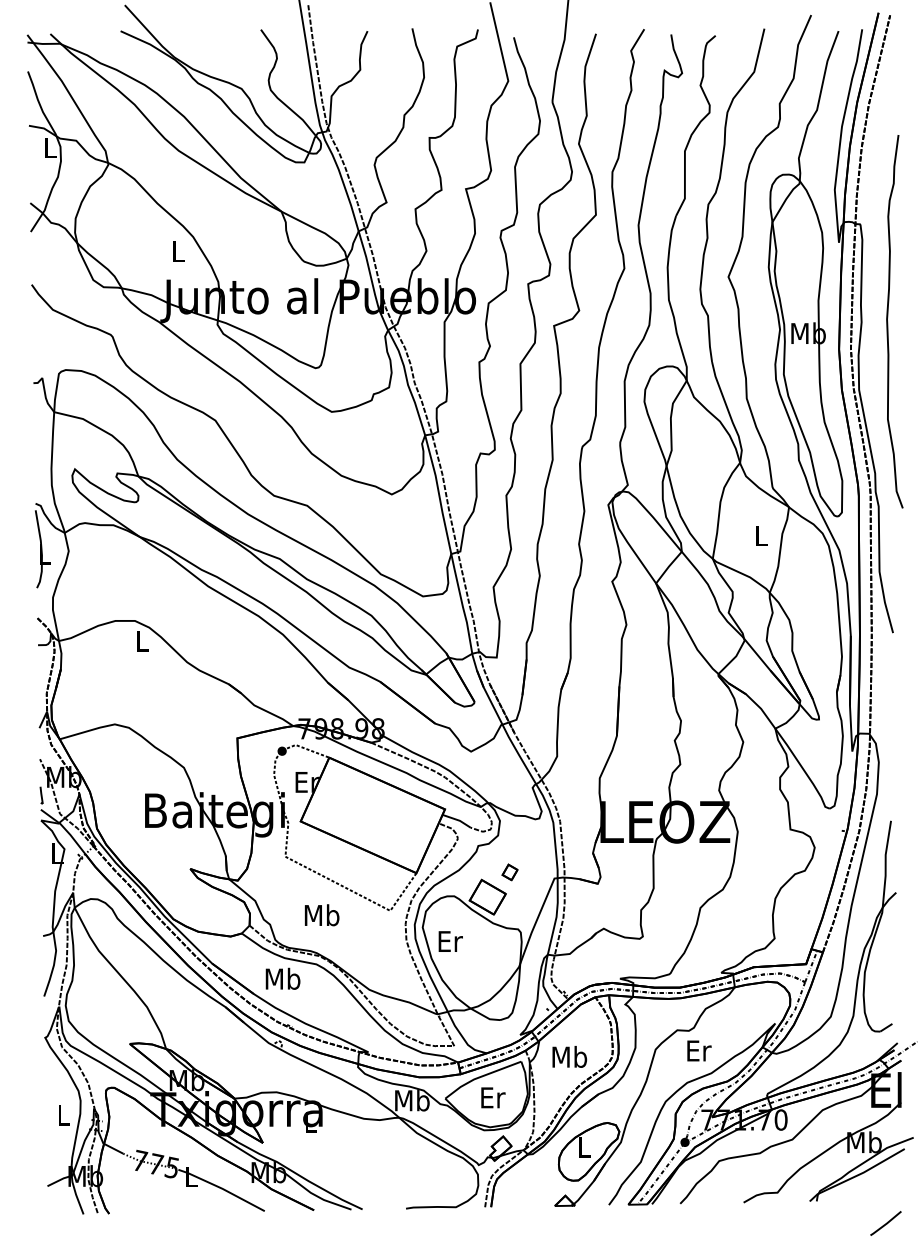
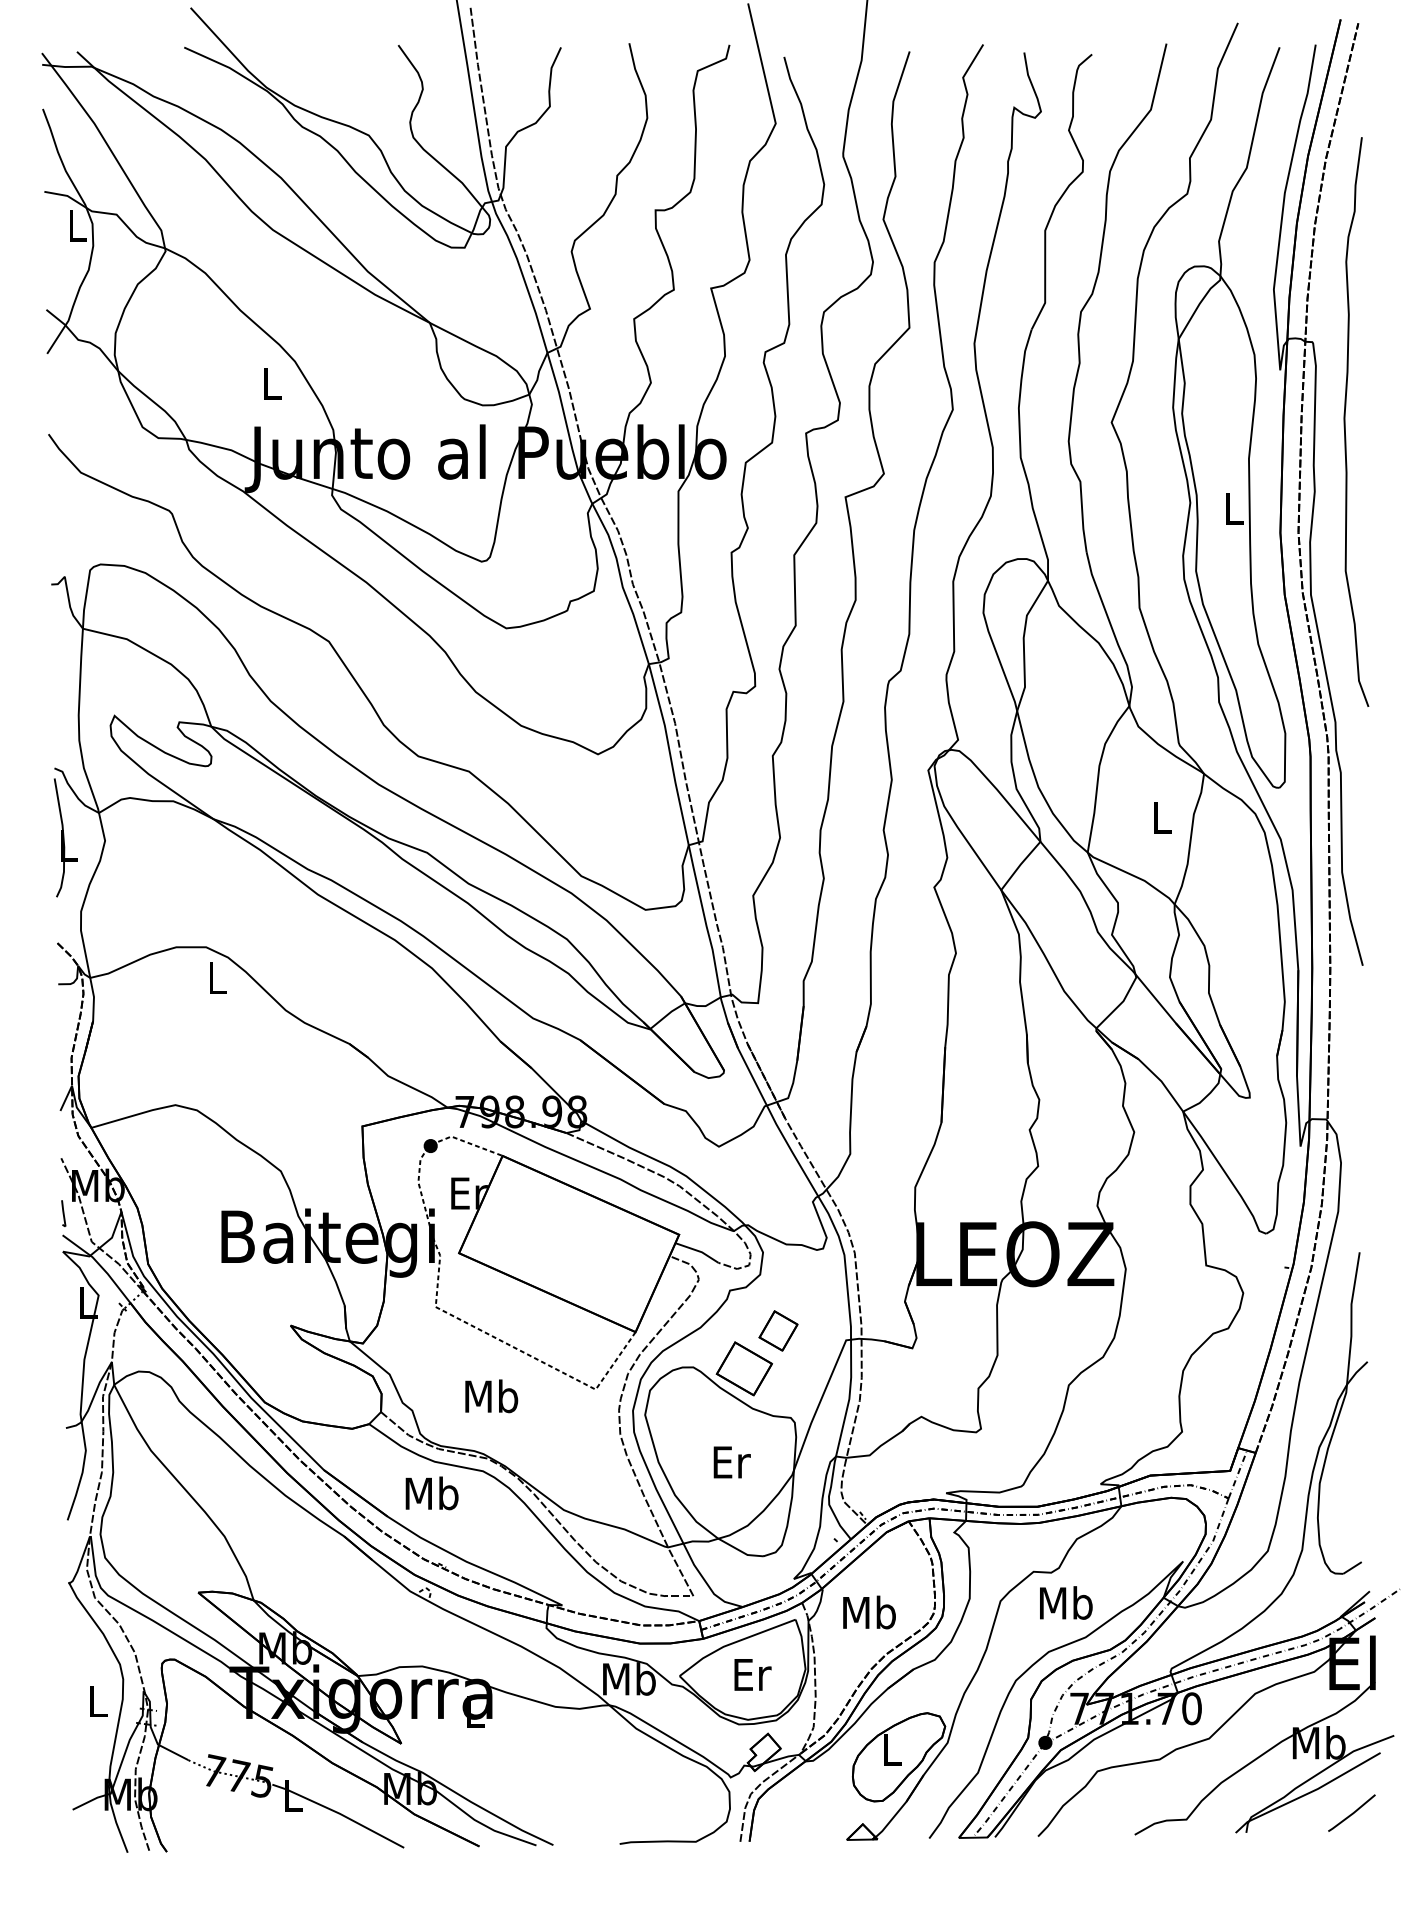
curve: (888, 322) -> (1346, 423), moved
text: (808, 333) -> (1233, 508), Mb -> L
part: (509, 872) -> (777, 1331), size x1.67
text: (450, 941) -> (731, 1462), moved
text: (698, 1050) -> (1065, 1602), Er -> Mb
line: (885, 1223) -> (1351, 1813), moved

